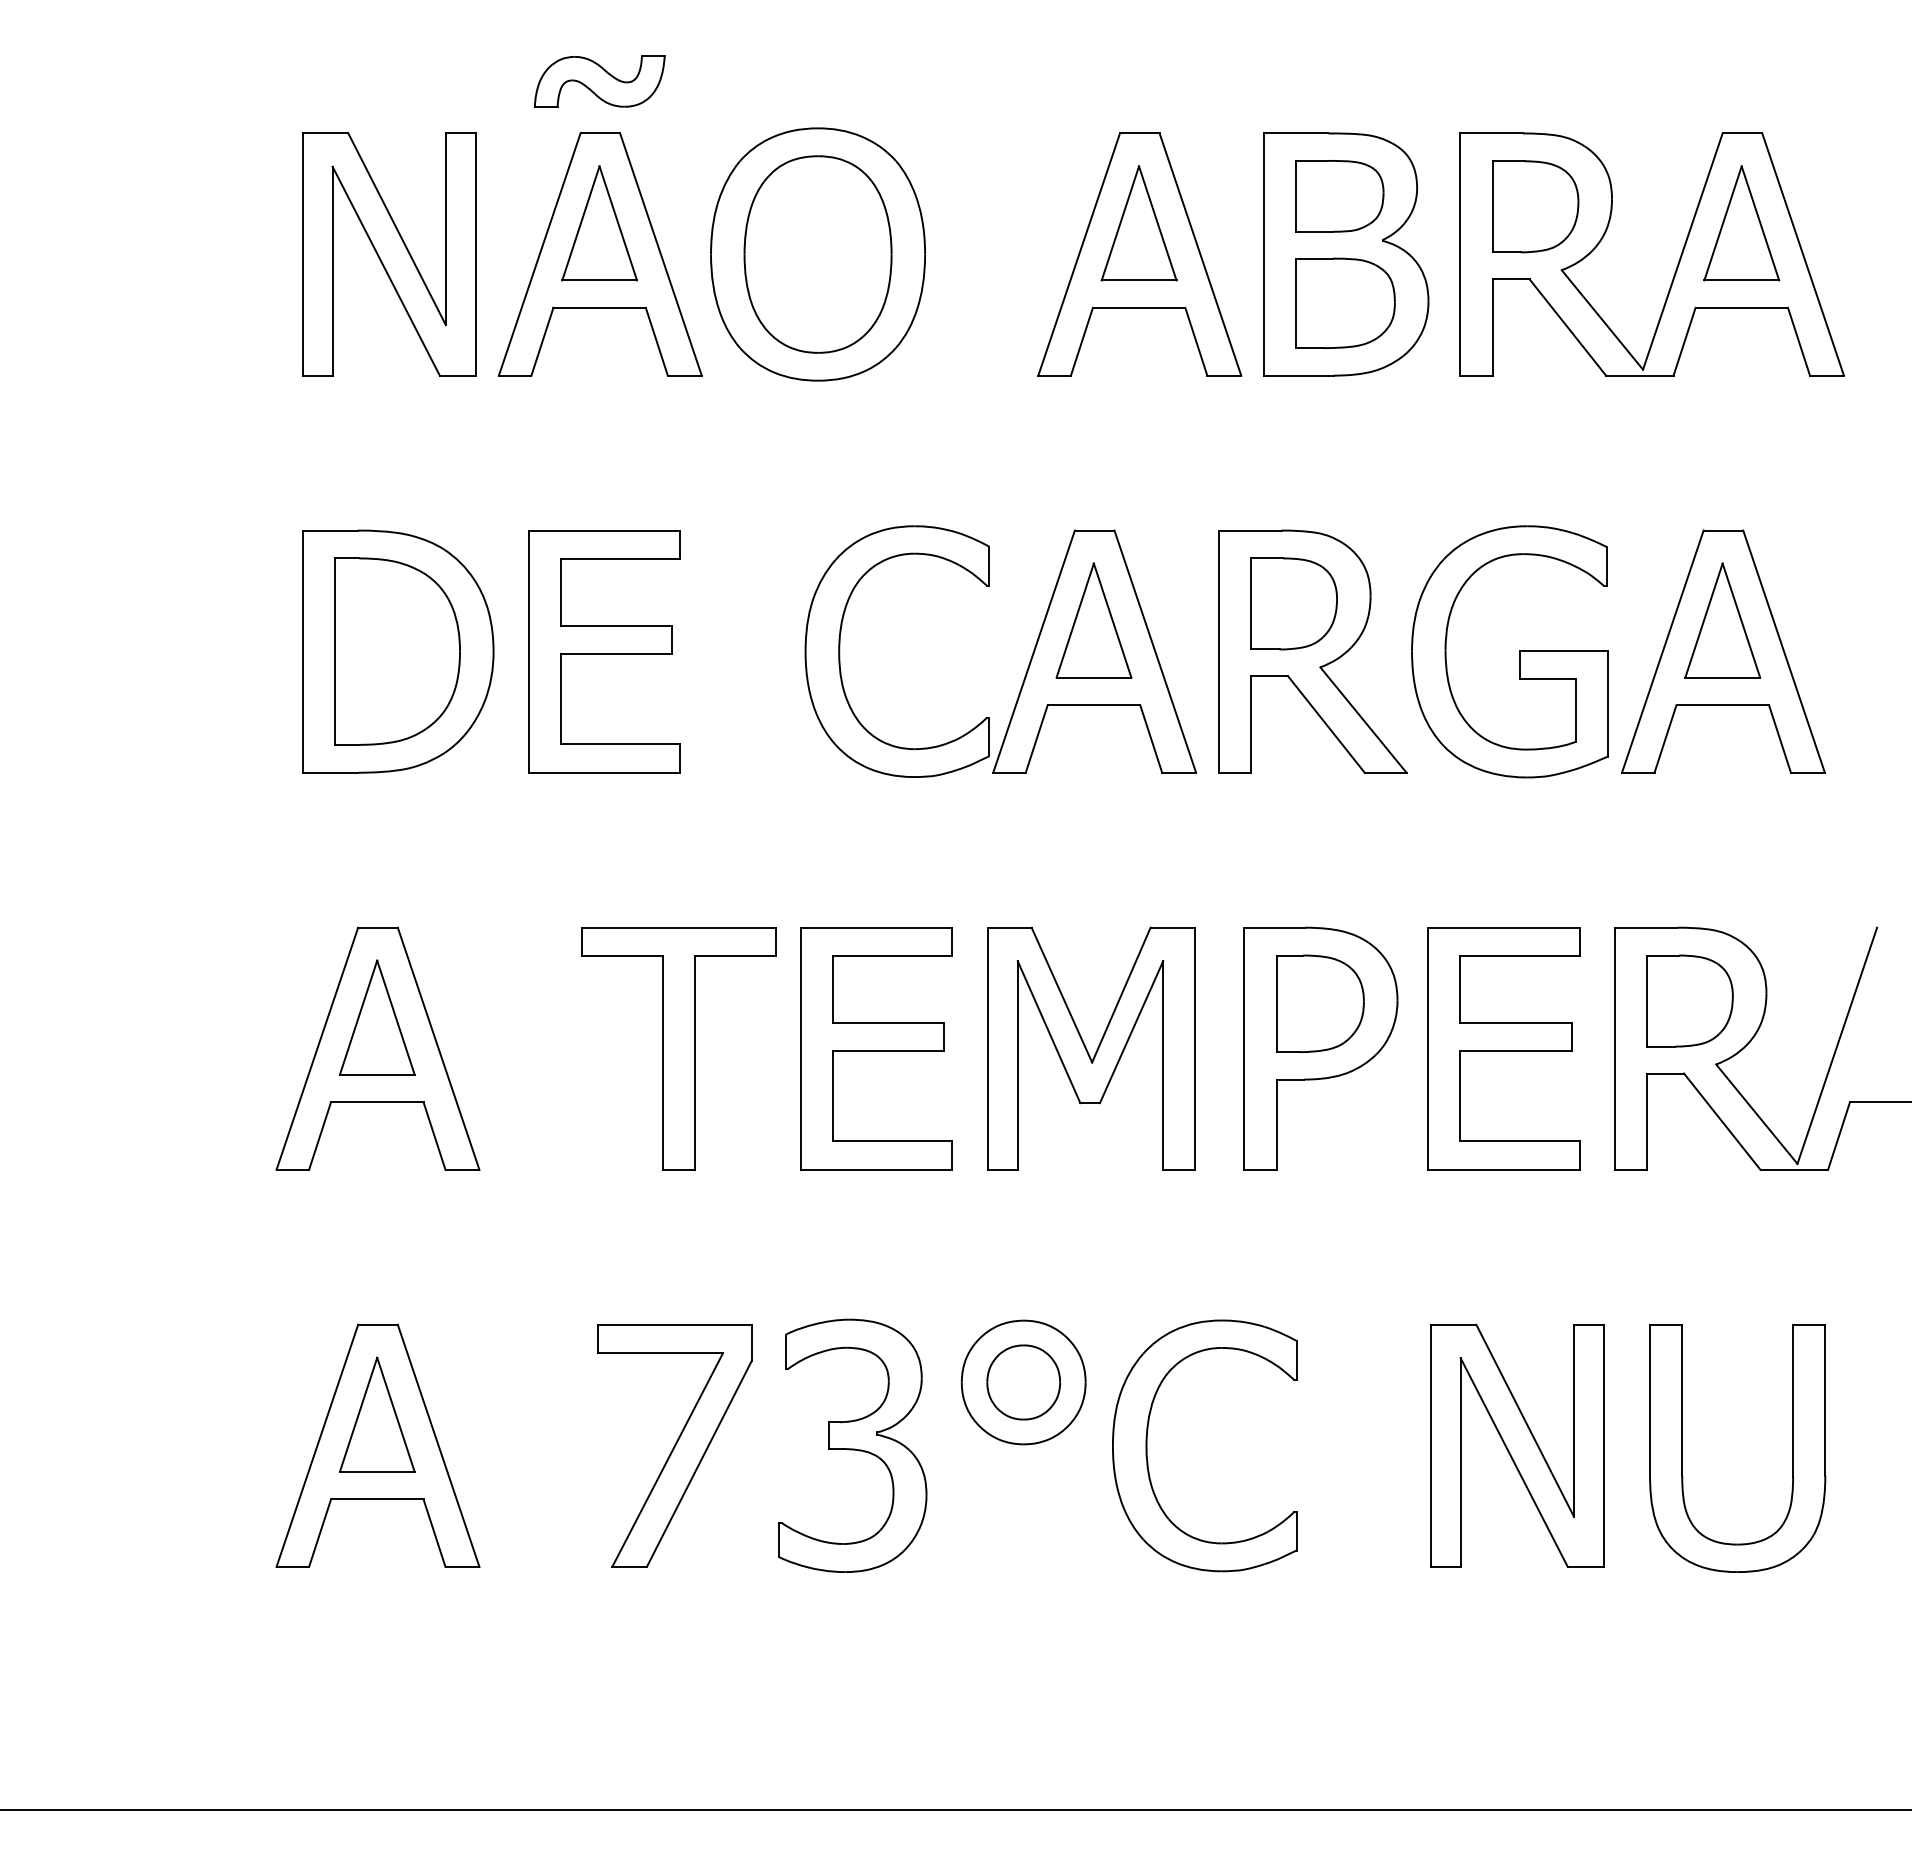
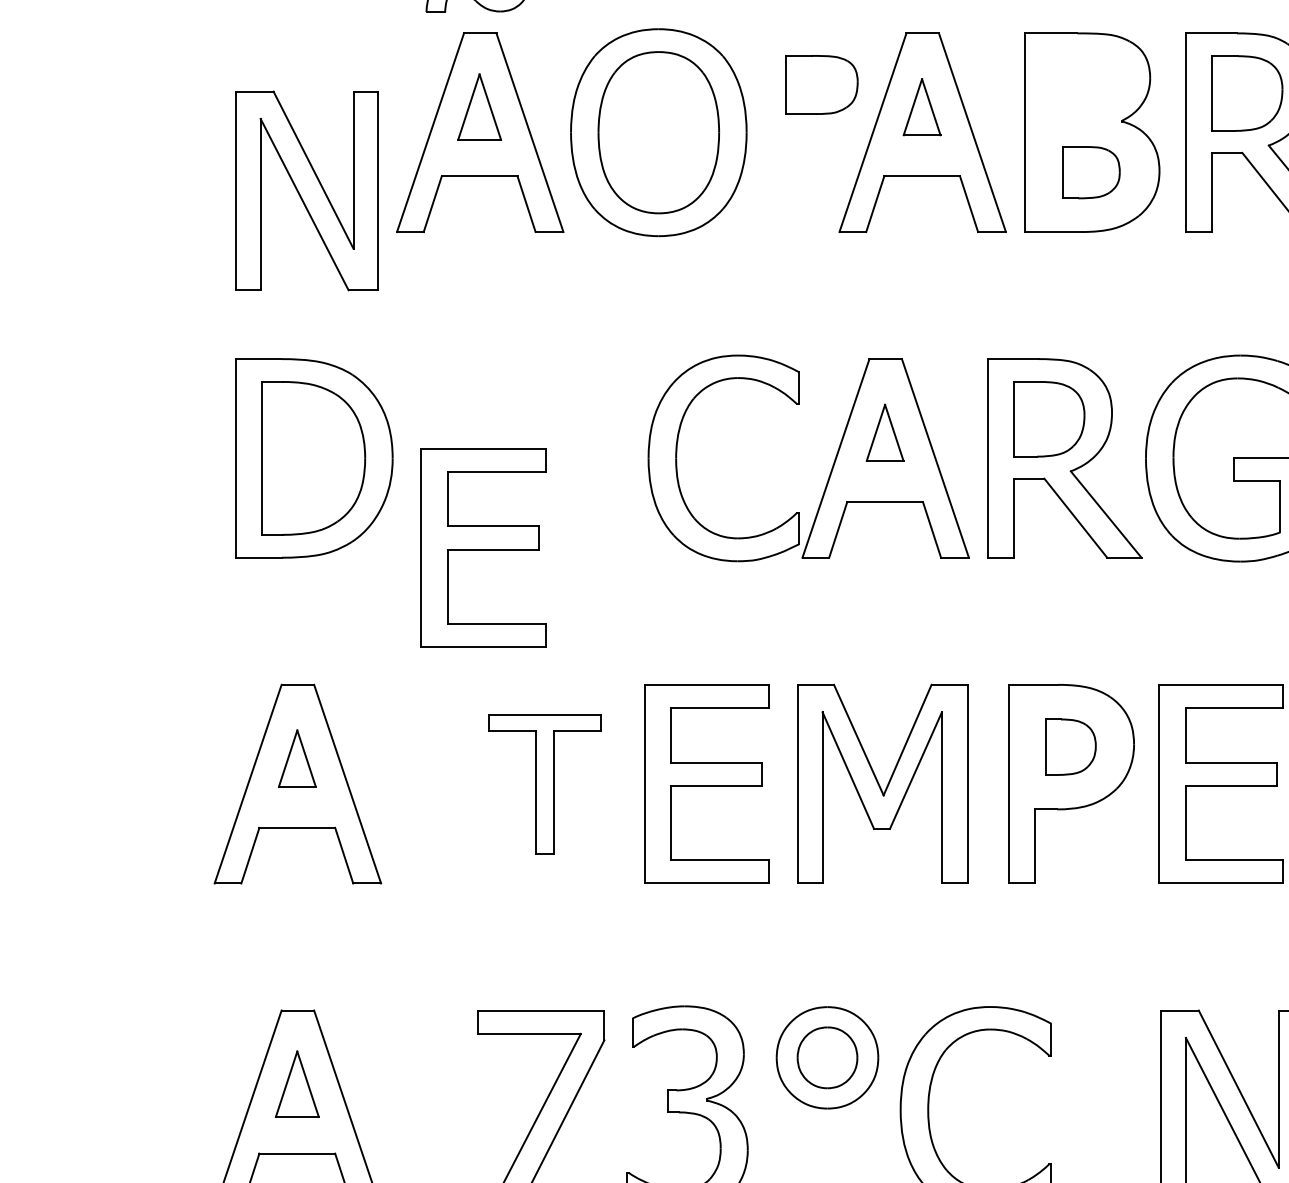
part: (1339, 196) -> (821, 85), moved
part: (599, 223) -> (479, 107), size x0.7
part: (1138, 223) -> (921, 107), size x0.6
part: (389, 254) -> (307, 190), moved
part: (1345, 302) -> (1091, 172), size x0.7
part: (1093, 620) -> (884, 432), size x0.6
part: (604, 651) -> (483, 547), moved
part: (1320, 1003) -> (1070, 747), size x0.7
part: (377, 1017) -> (297, 758), size x0.6
part: (678, 1048) -> (544, 783), size x0.7
part: (377, 1414) -> (297, 1084), size x0.7

